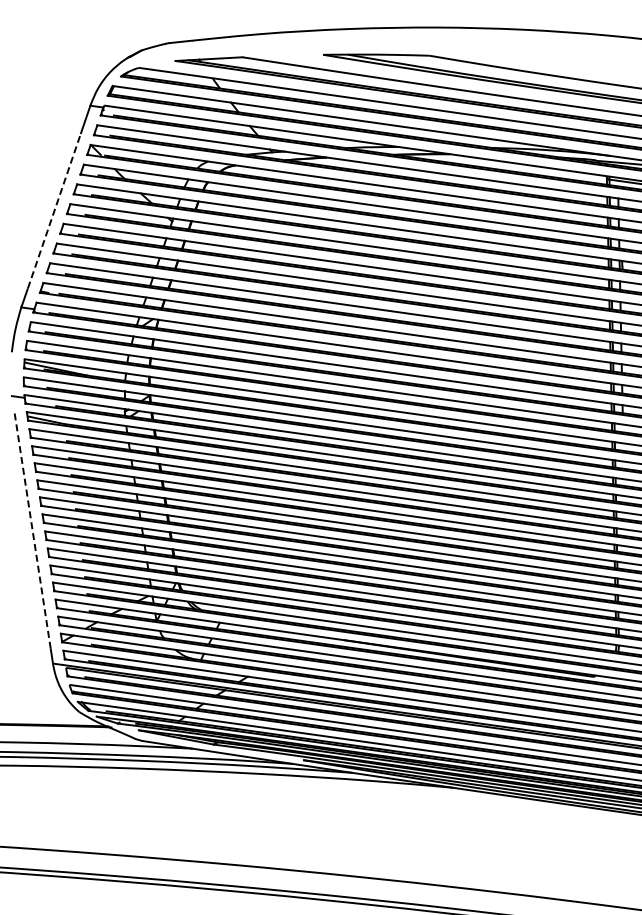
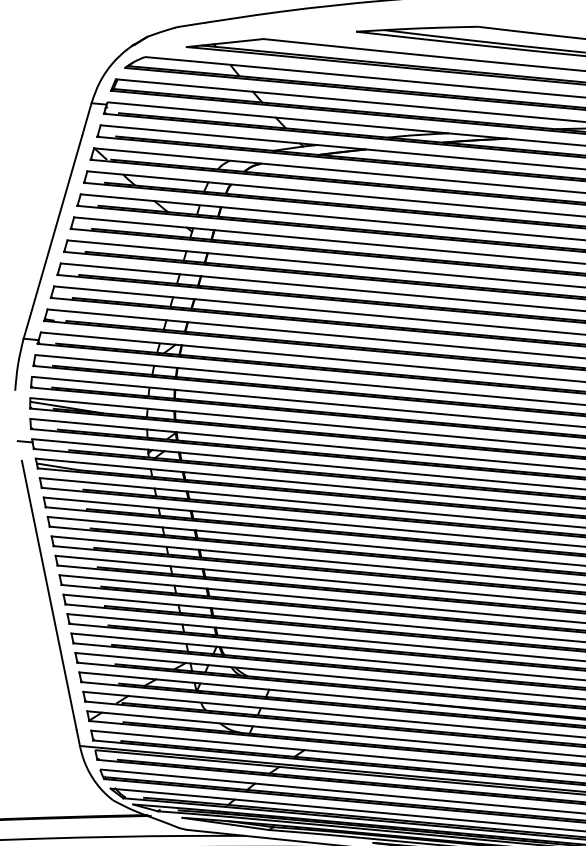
line: (54, 211) -> (56, 226), dashed -> solid
line: (32, 530) -> (48, 594), dashed -> solid

